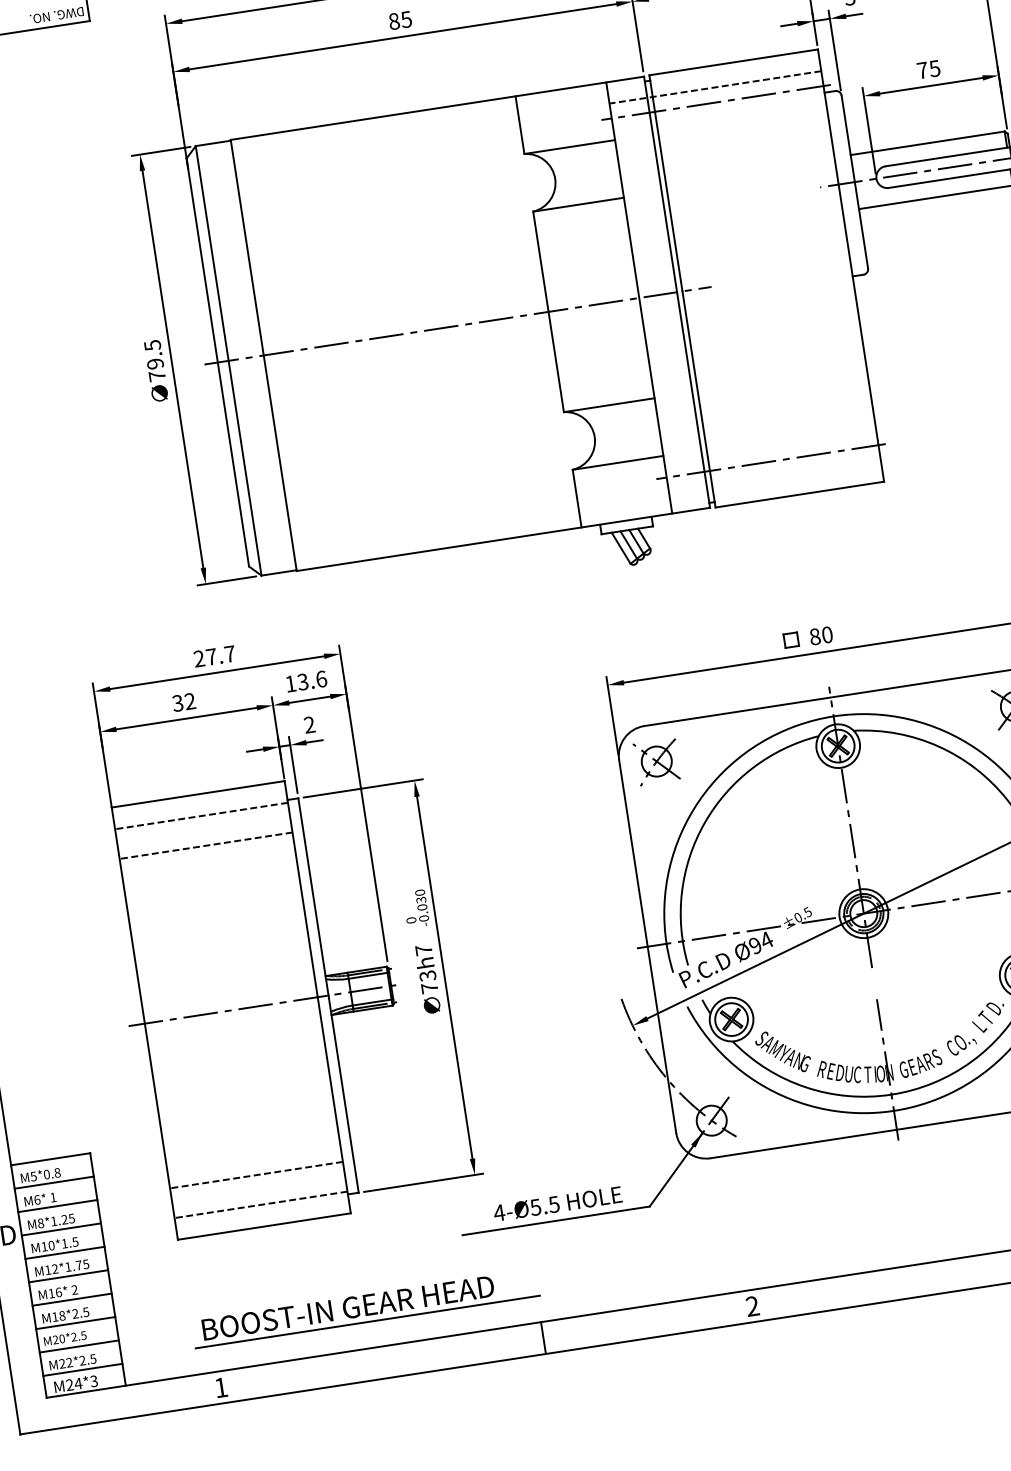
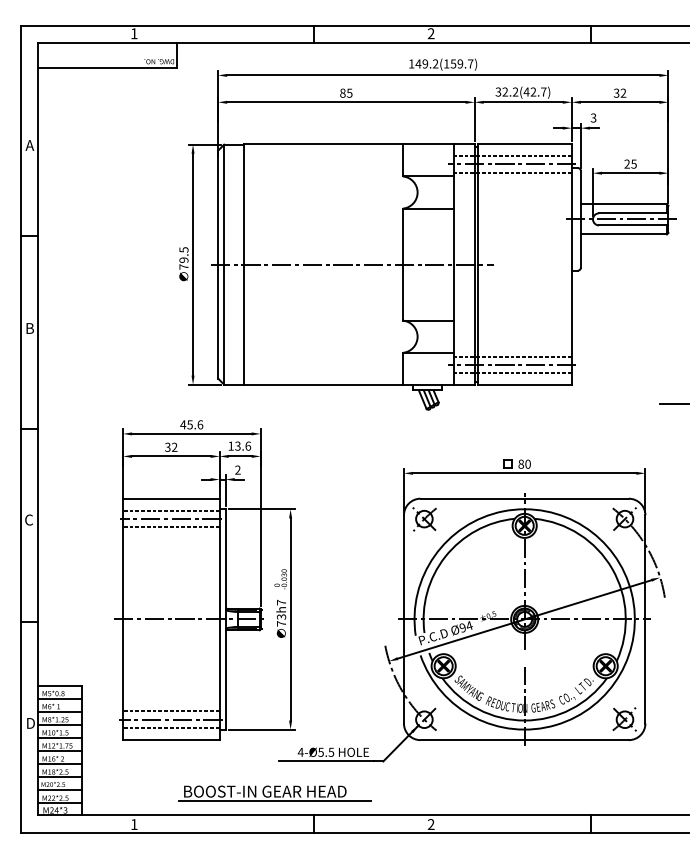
text: (921, 69) -> (626, 163), 75 -> 25
line: (719, 116) -> (512, 172), added
line: (769, 446) -> (512, 356), added
line: (774, 476) -> (512, 373), added
text: (213, 655) -> (191, 424), 27.7 -> 45.6
line: (202, 831) -> (170, 519), added
line: (257, 1189) -> (170, 719), added
part: (365, 1308) -> (274, 793), moved

